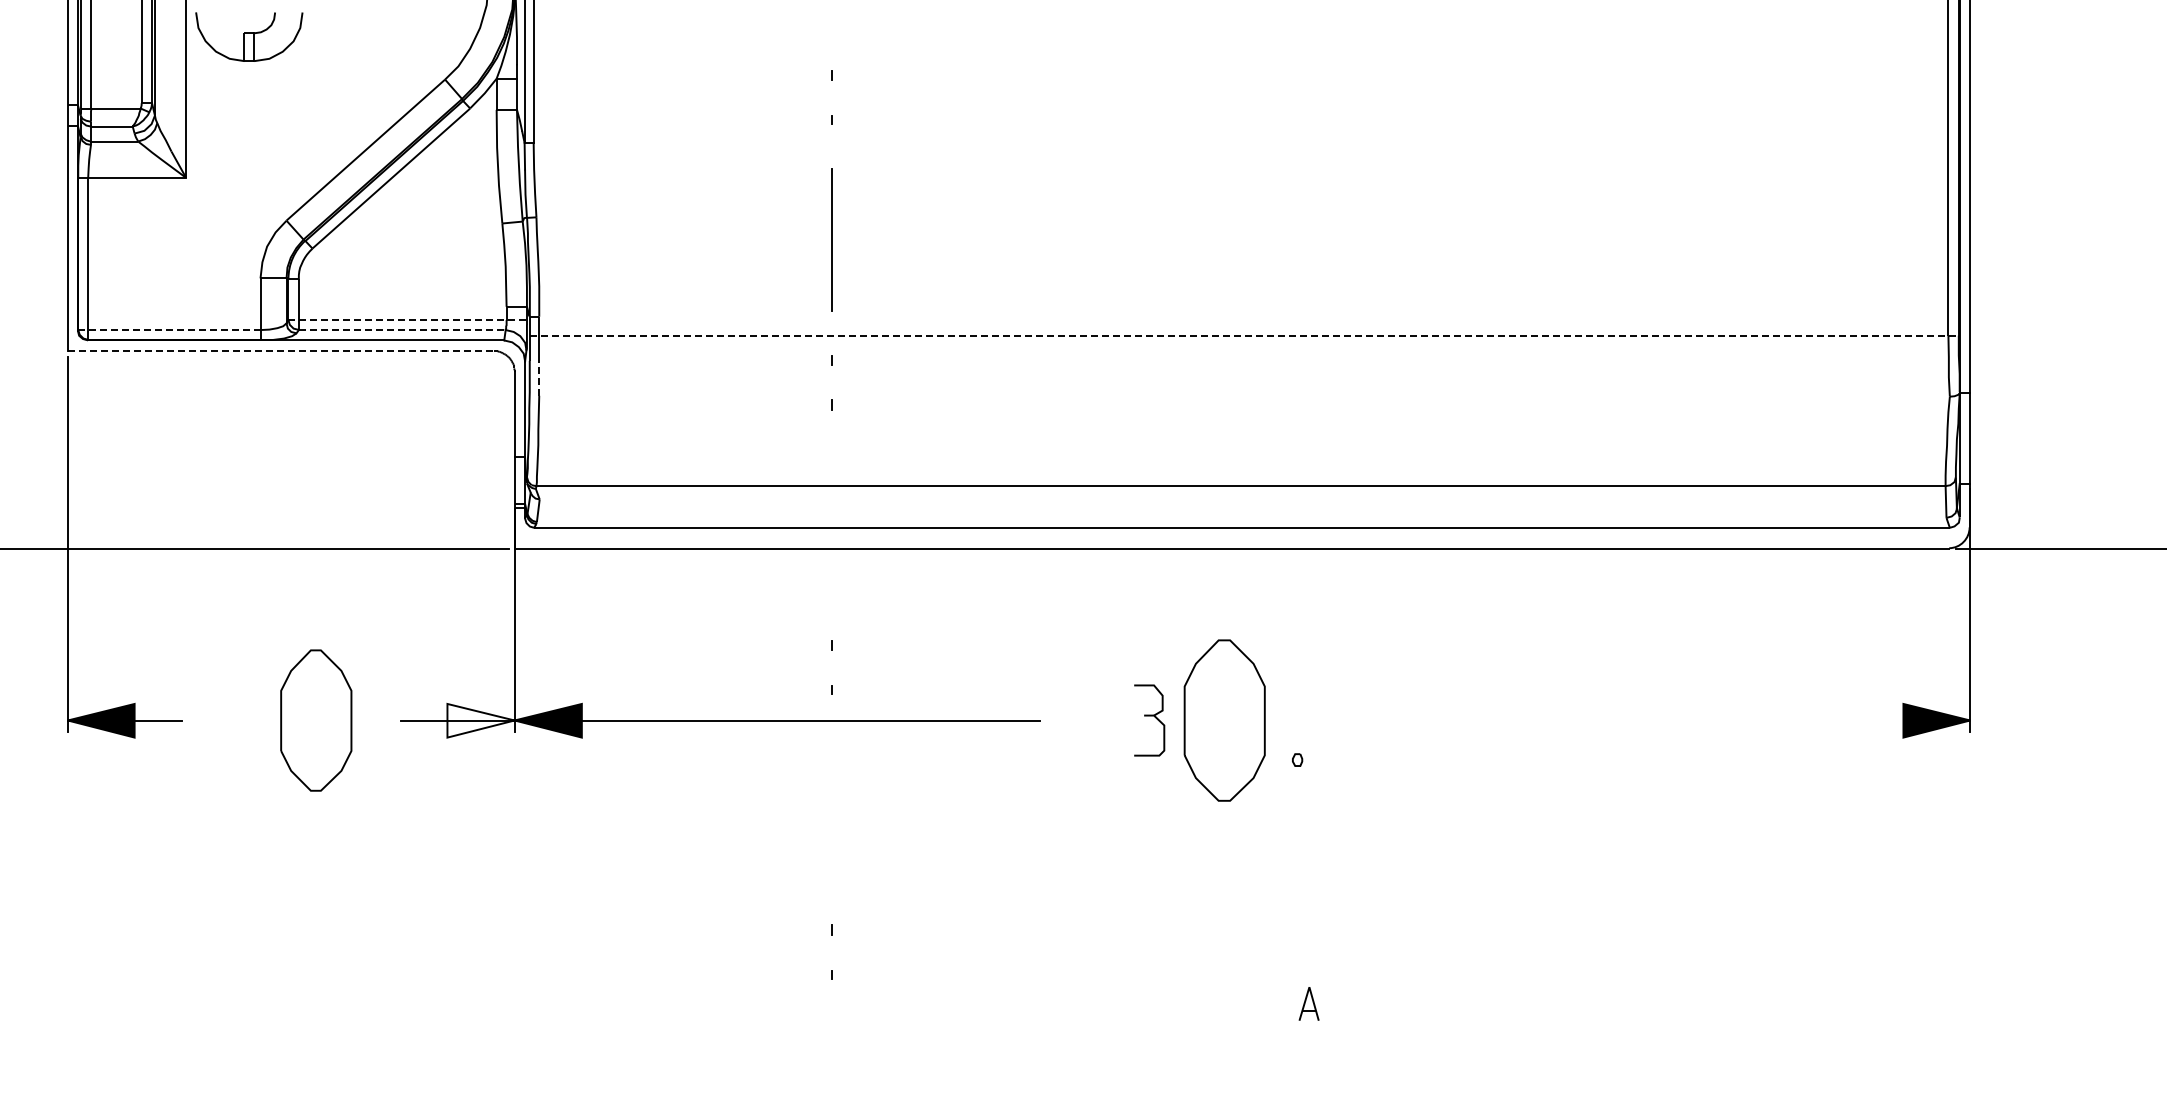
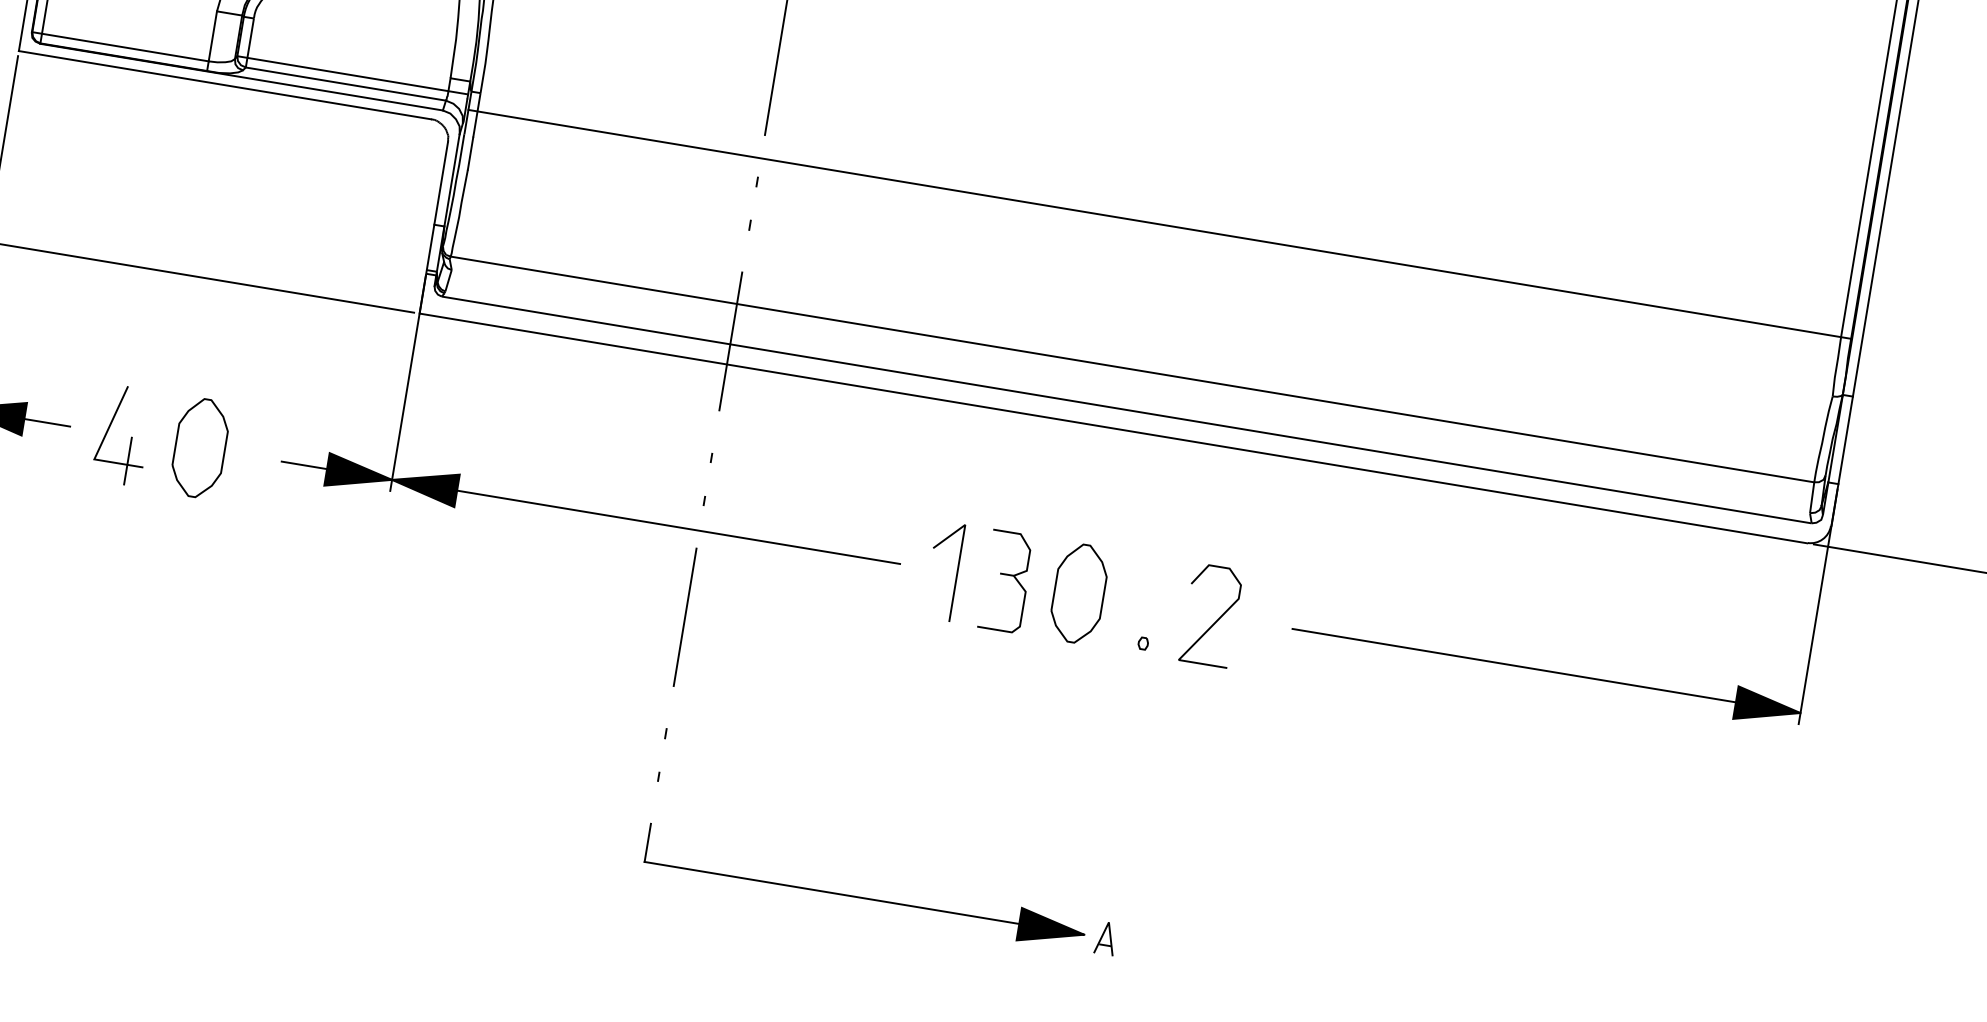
line: (408, 320) -> (353, 75), dashed -> solid
line: (169, 330) -> (120, 47), dashed -> solid
line: (402, 330) -> (346, 84), dashed -> solid
line: (1244, 335) -> (1159, 224), dashed -> solid
line: (280, 351) -> (224, 85), dashed -> solid
line: (539, 379) -> (470, 153), dashed -> solid
line: (832, 524) -> (731, 341), added
line: (1097, 719) -> (956, 572), added
part: (316, 720) -> (200, 448), size x0.71
fill: (480, 720) -> (359, 474), added
part: (1149, 720) -> (1006, 581), size x1.43
part: (1224, 720) -> (1078, 593), size x0.62
line: (1707, 720) -> (1546, 670), added
part: (245, 721) -> (131, 437), added
curve: (1367, 723) -> (1216, 619), added
line: (832, 809) -> (685, 616), added
part: (1308, 1003) -> (1105, 937), moved
part: (1059, 1062) -> (864, 898), added

